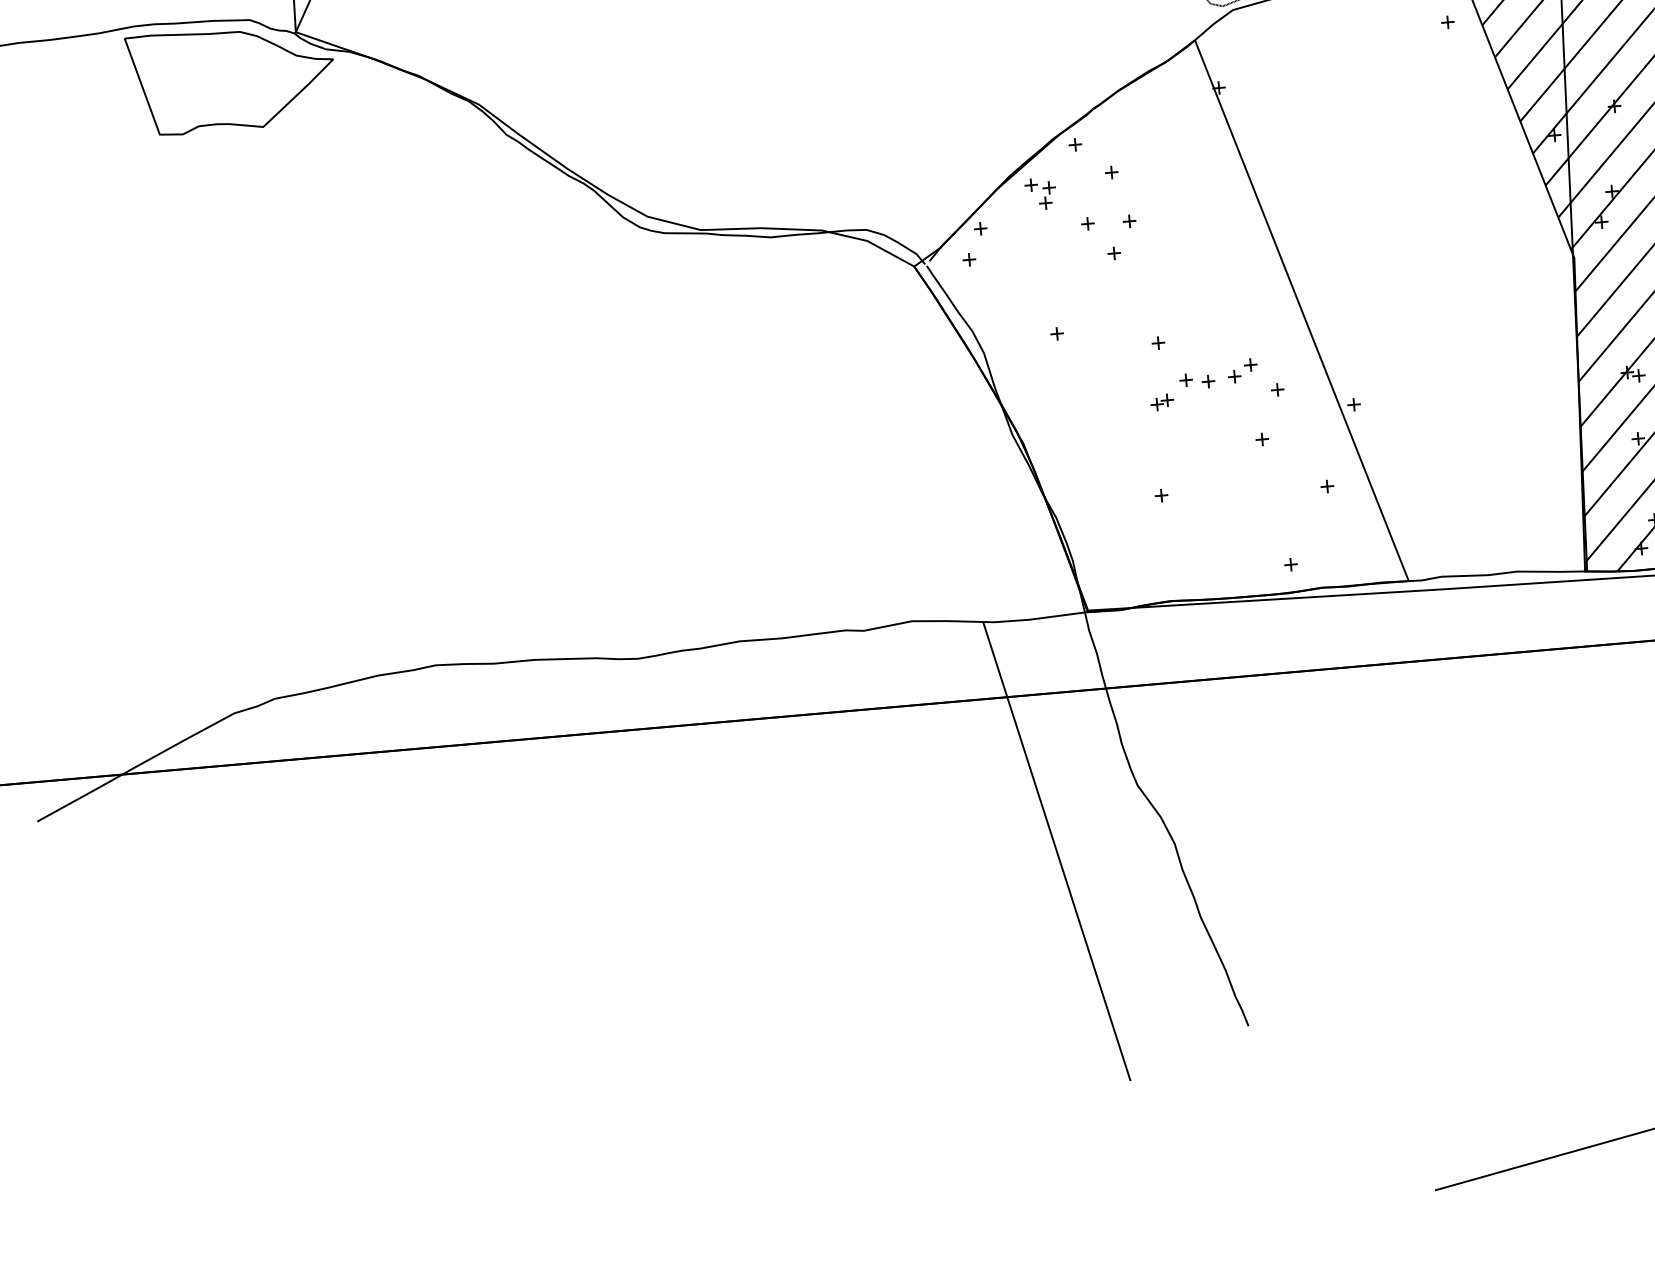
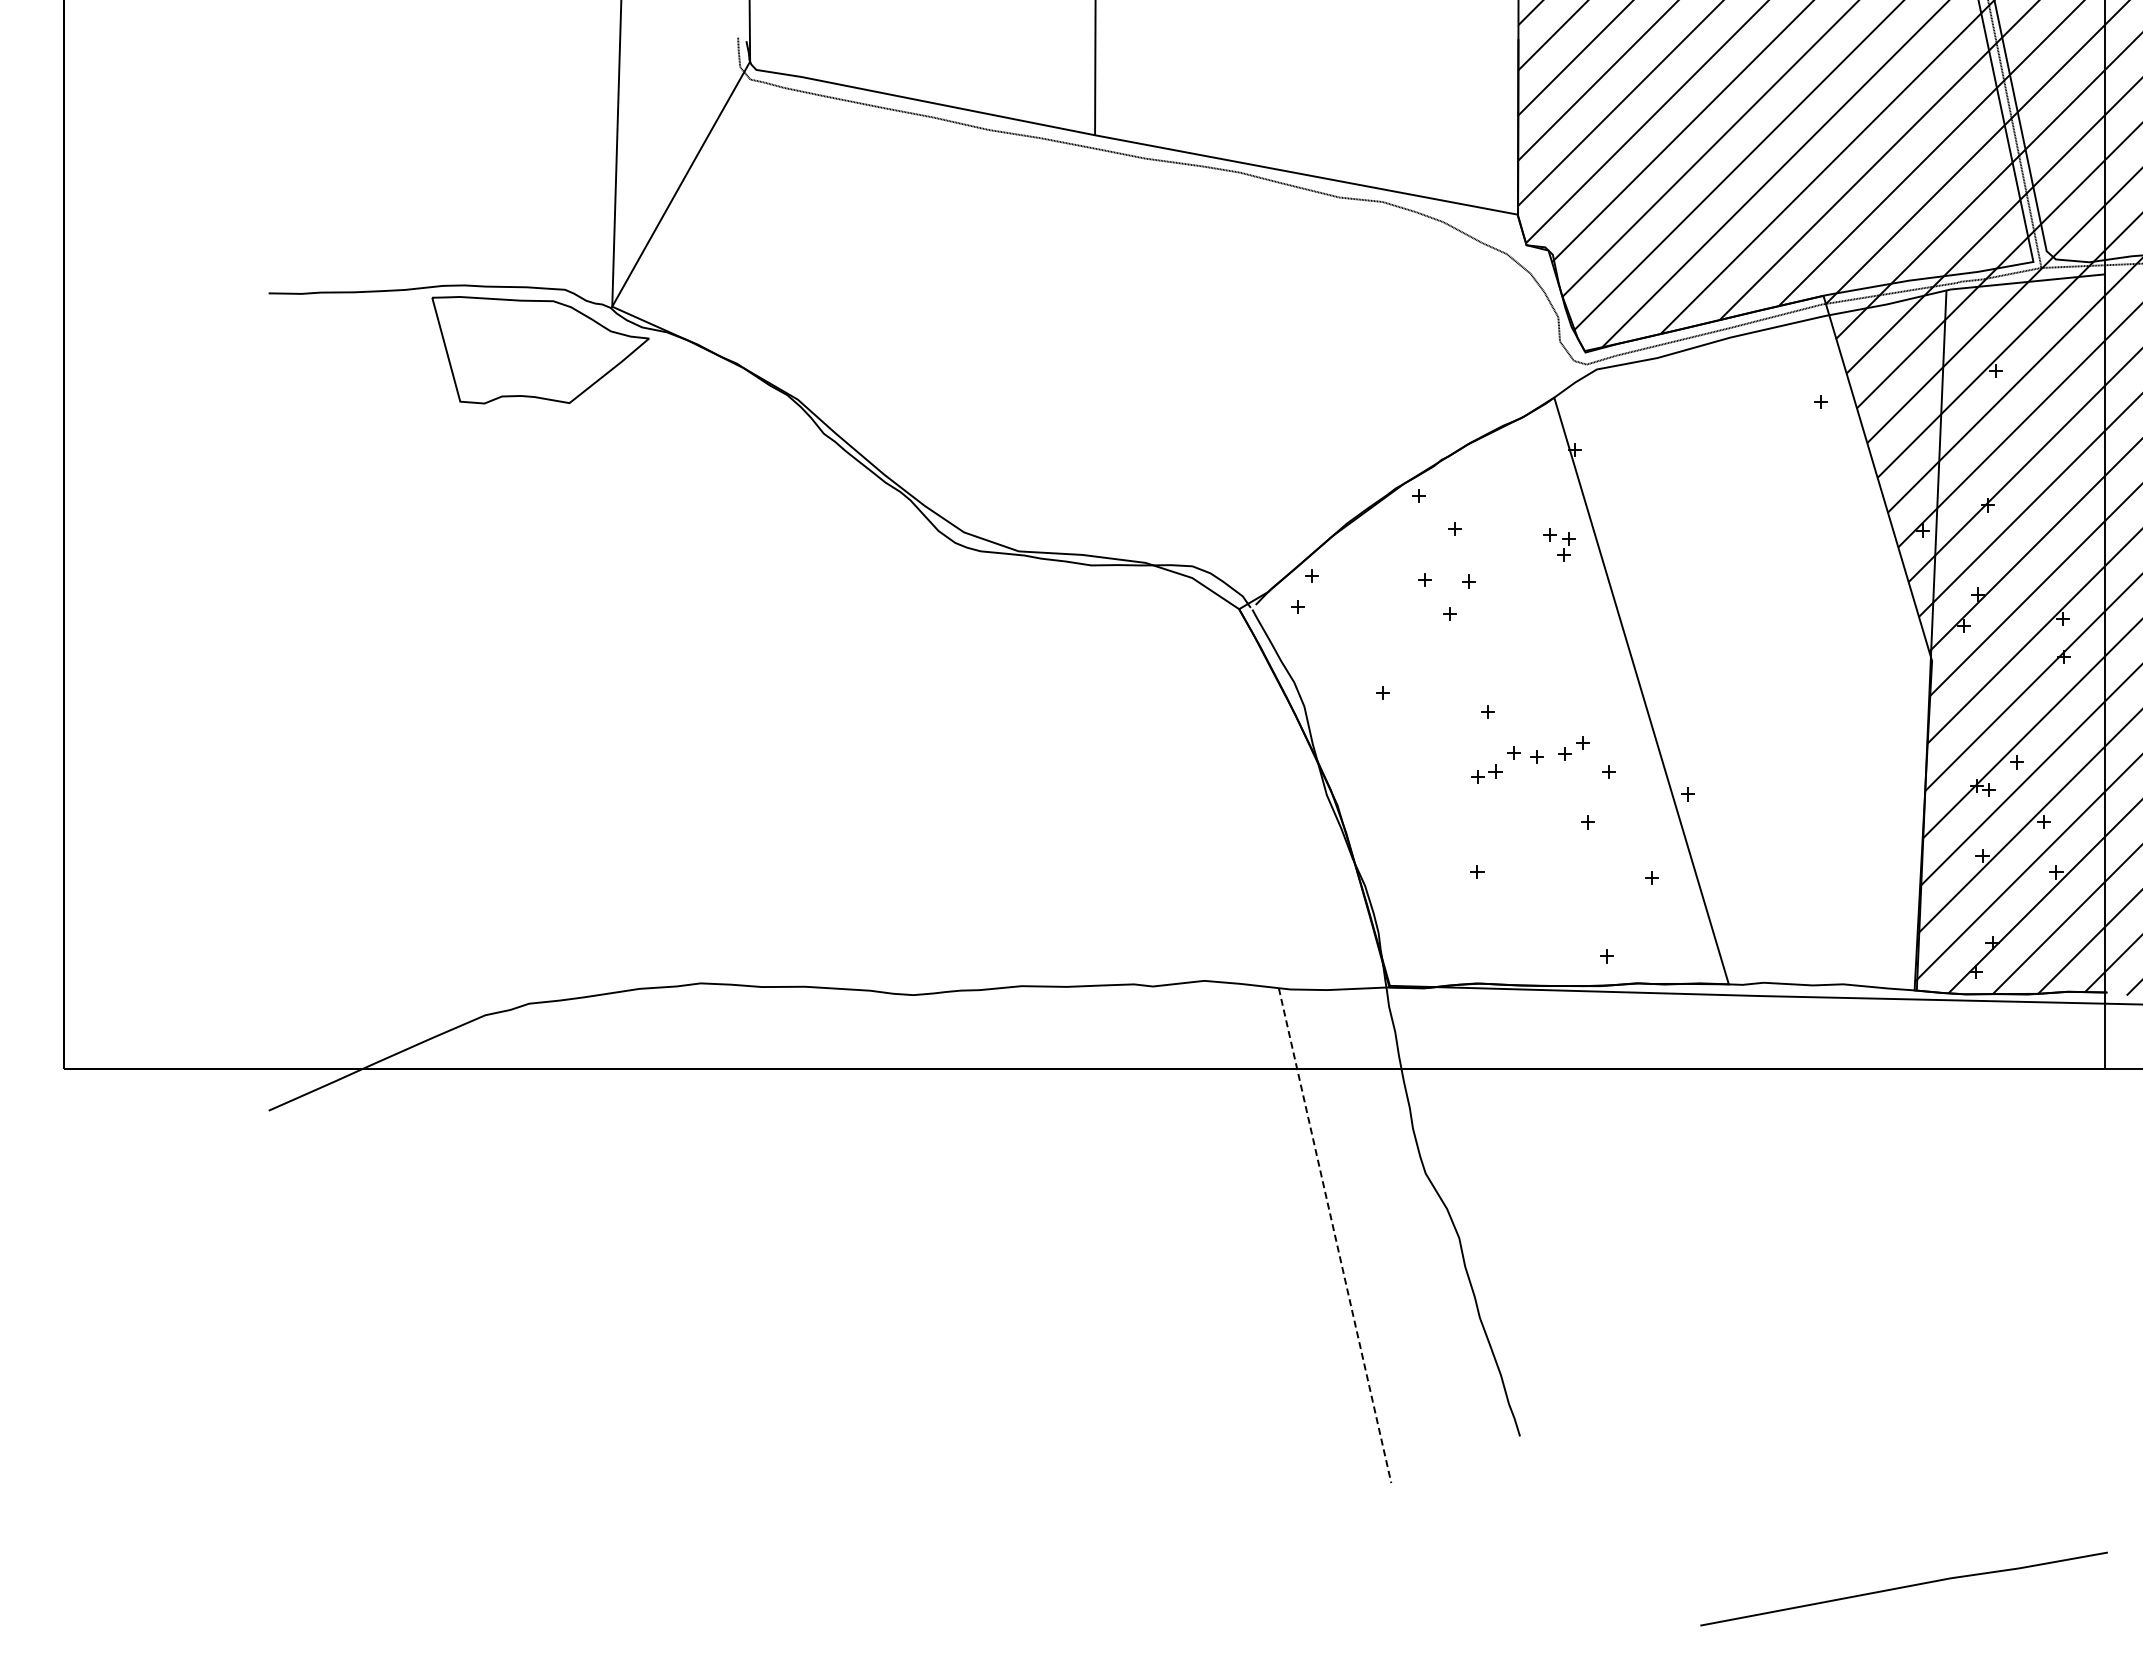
part: (1040, 193) -> (1559, 544), moved
part: (1162, 402) -> (1486, 774), size x1.6
line: (1057, 851) -> (1335, 1235), solid -> dashed

